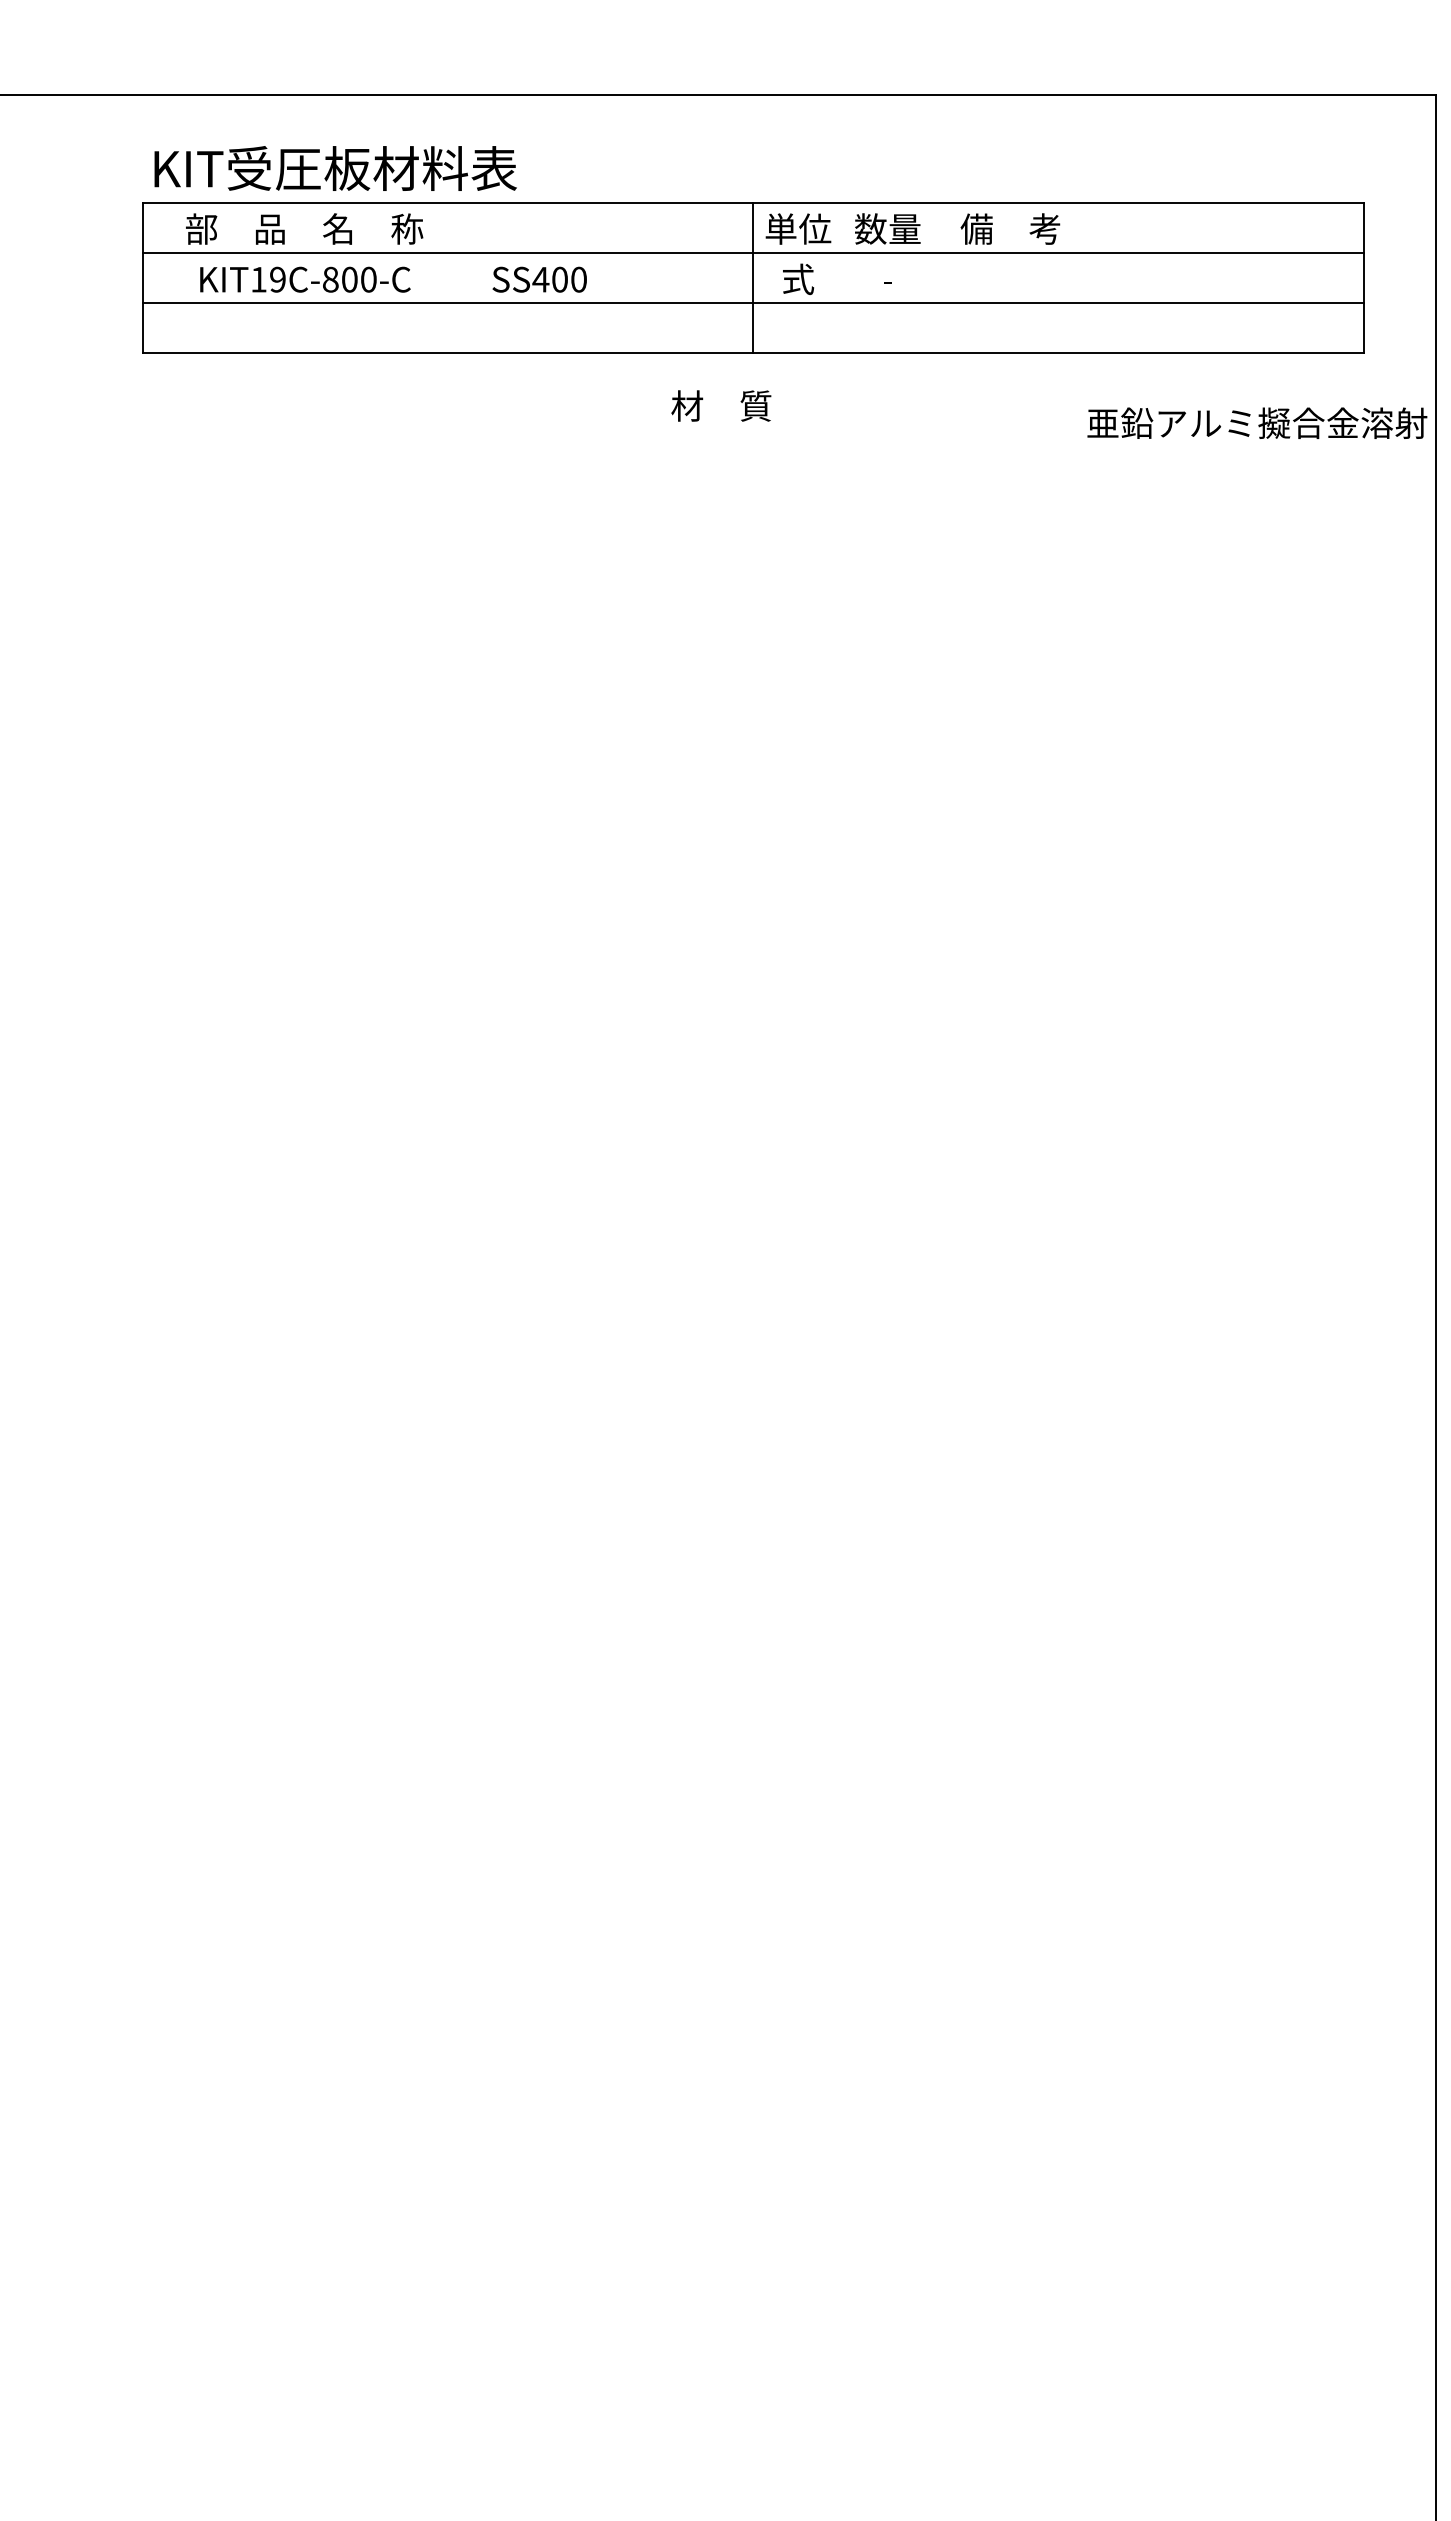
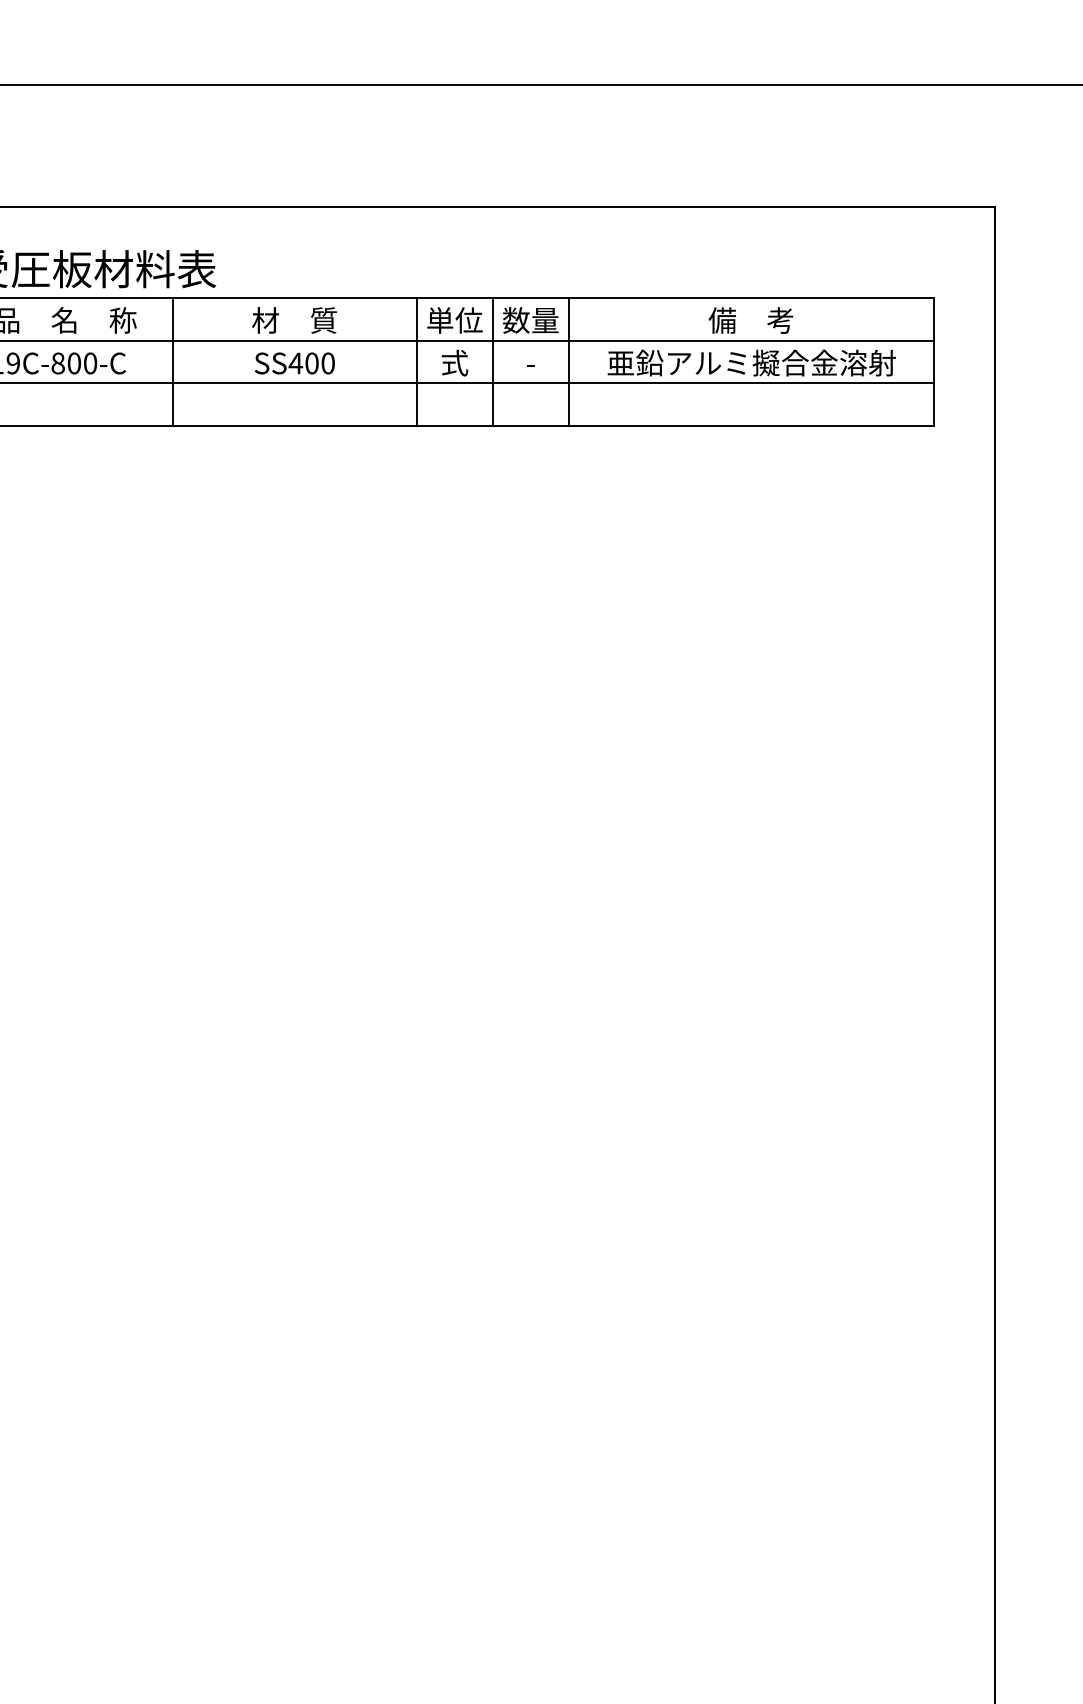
text: (1010, 228) -> (751, 320), moved
line: (466, 277) -> (173, 361), added
line: (843, 277) -> (493, 361), added
line: (932, 277) -> (568, 361), added
text: (539, 279) -> (294, 363), moved
text: (721, 405) -> (294, 320), moved
text: (1257, 422) -> (751, 362), moved

